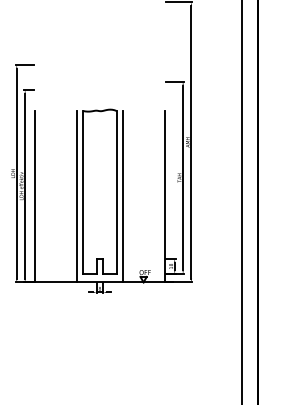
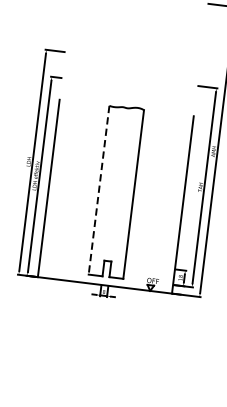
line: (83, 193) -> (99, 191), solid -> dashed
line: (77, 196) -> (92, 193), removed
line: (122, 196) -> (139, 199), removed

